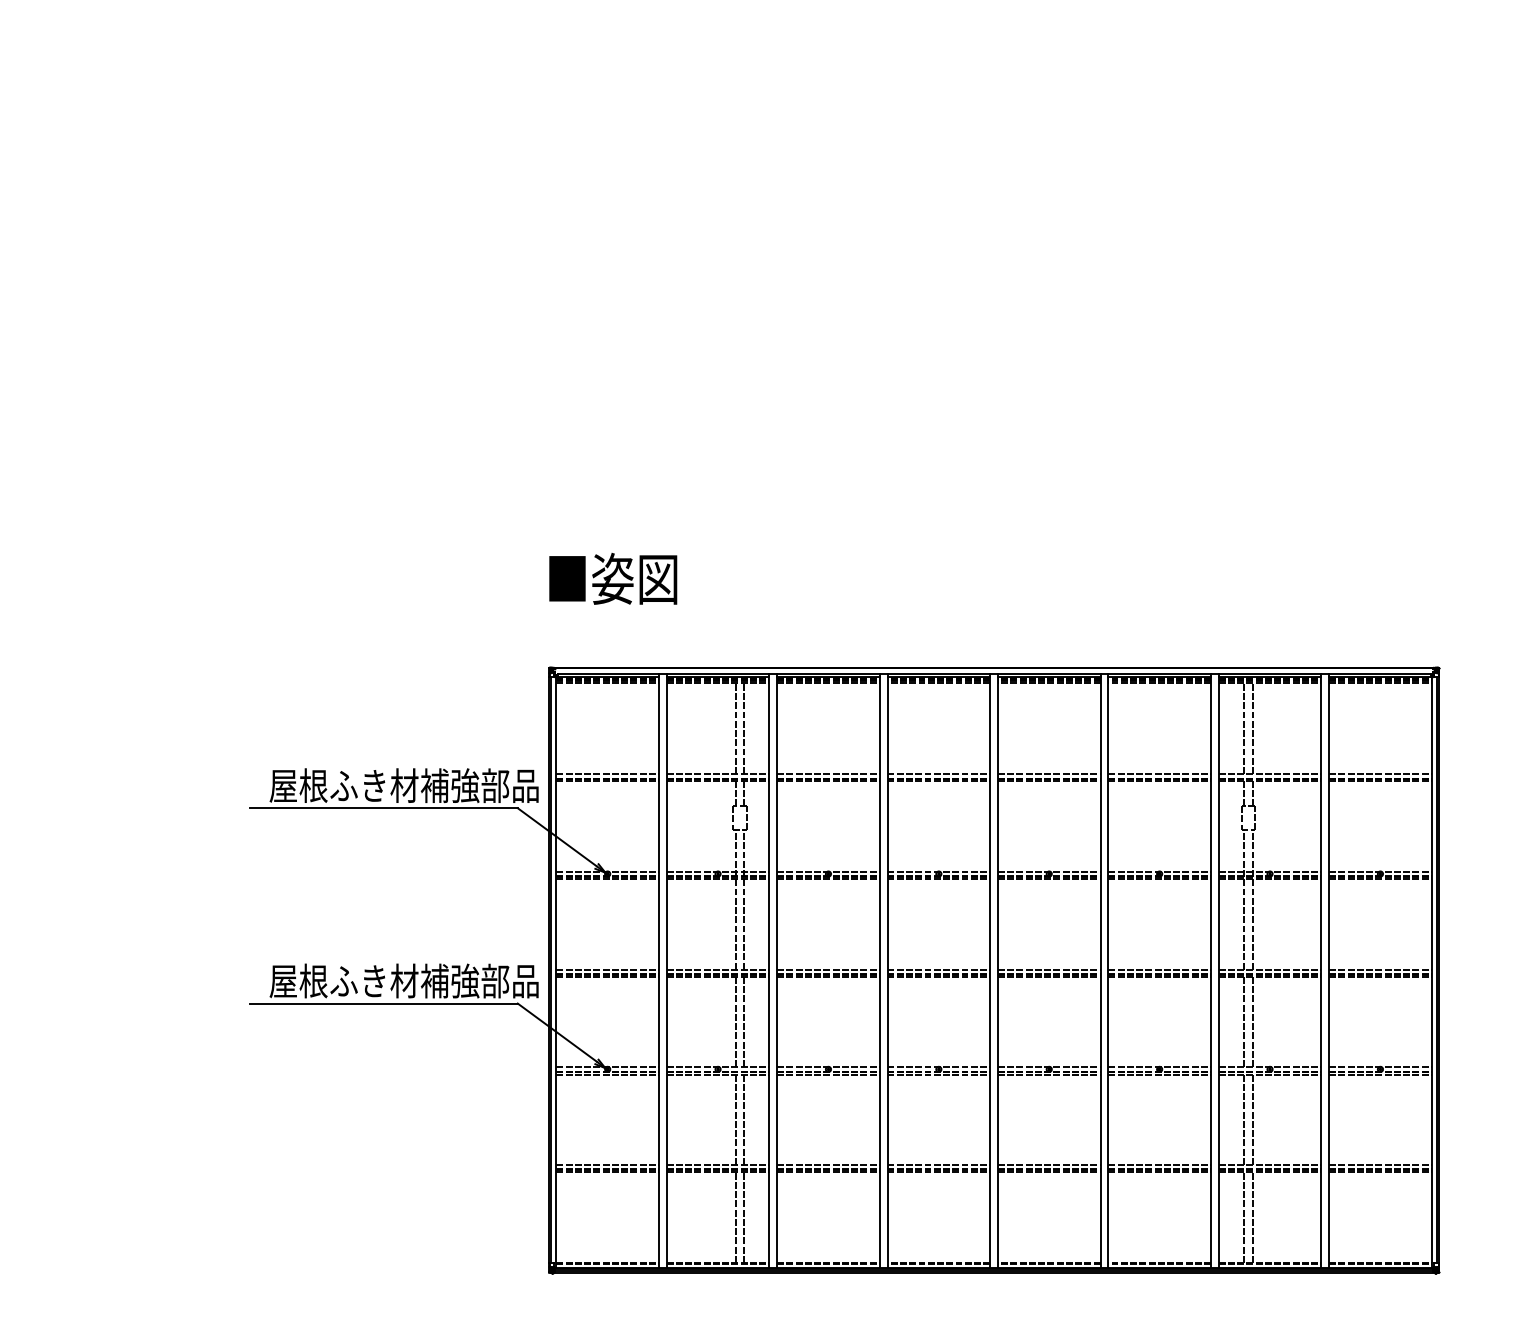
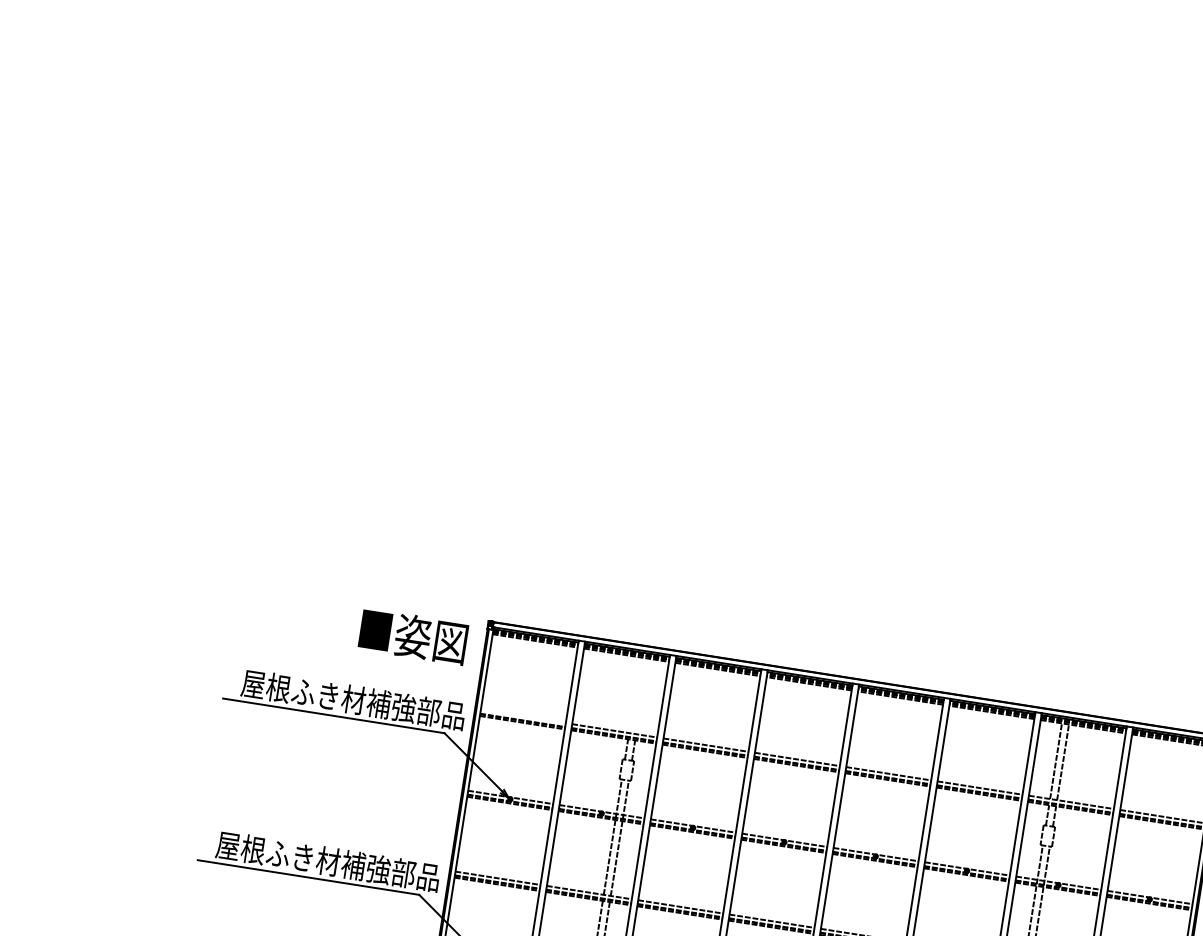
text: (613, 578) -> (413, 636), moved
line: (735, 728) -> (635, 695), removed
line: (743, 728) -> (641, 696), removed
line: (607, 774) -> (523, 716), removed

